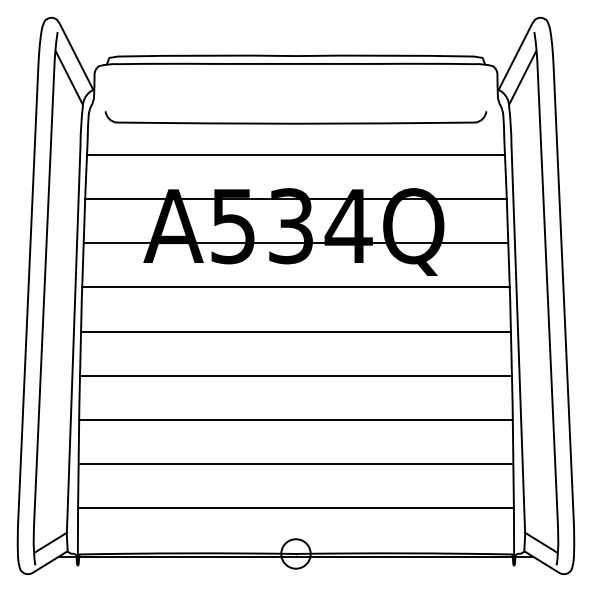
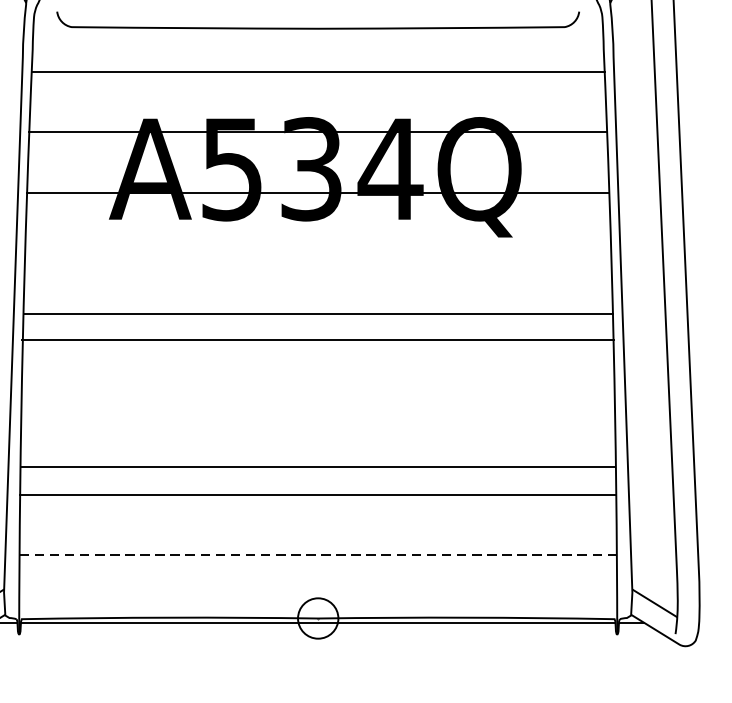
line: (295, 287) -> (317, 253), removed
line: (295, 375) -> (317, 339), moved
line: (295, 419) -> (317, 467), moved
line: (296, 507) -> (318, 554), solid -> dashed

